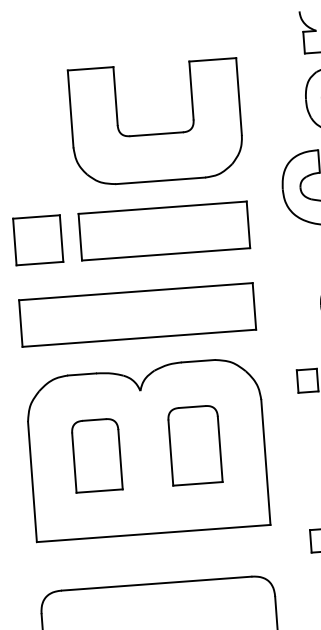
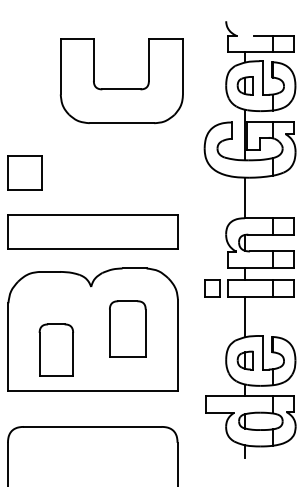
part: (156, 133) -> (121, 88), moved
part: (163, 230) -> (116, 172), removed
part: (95, 454) -> (55, 349), moved

